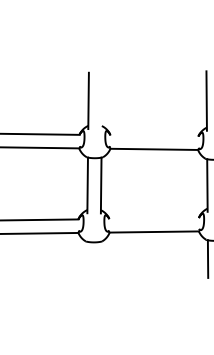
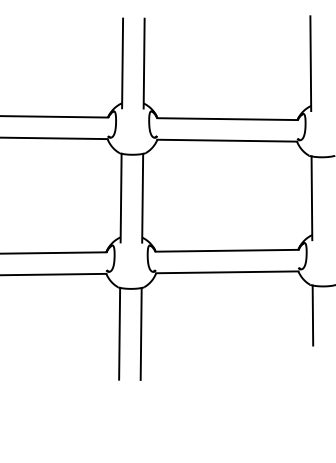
line: (101, 100) -> (143, 62), added
line: (154, 135) -> (227, 118), added
line: (153, 218) -> (226, 250), added
line: (86, 270) -> (119, 333), added
line: (99, 270) -> (139, 333), added

